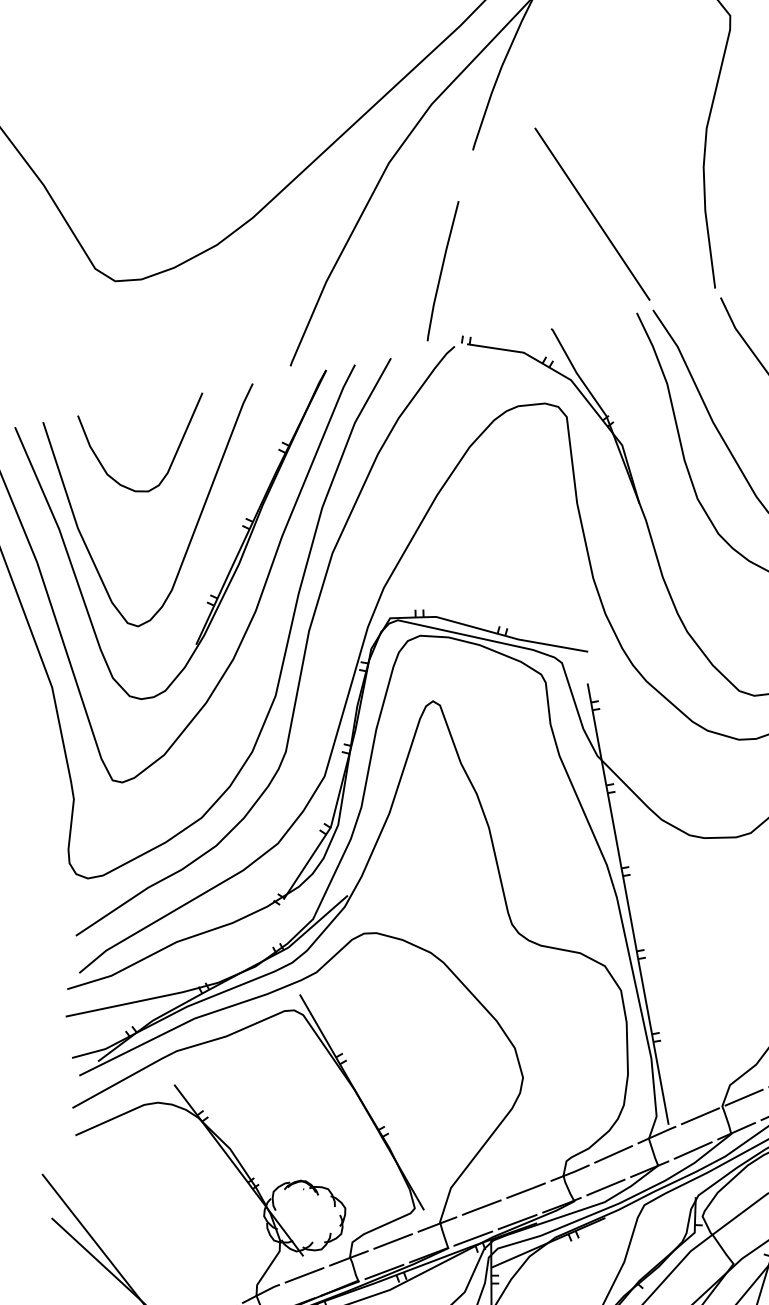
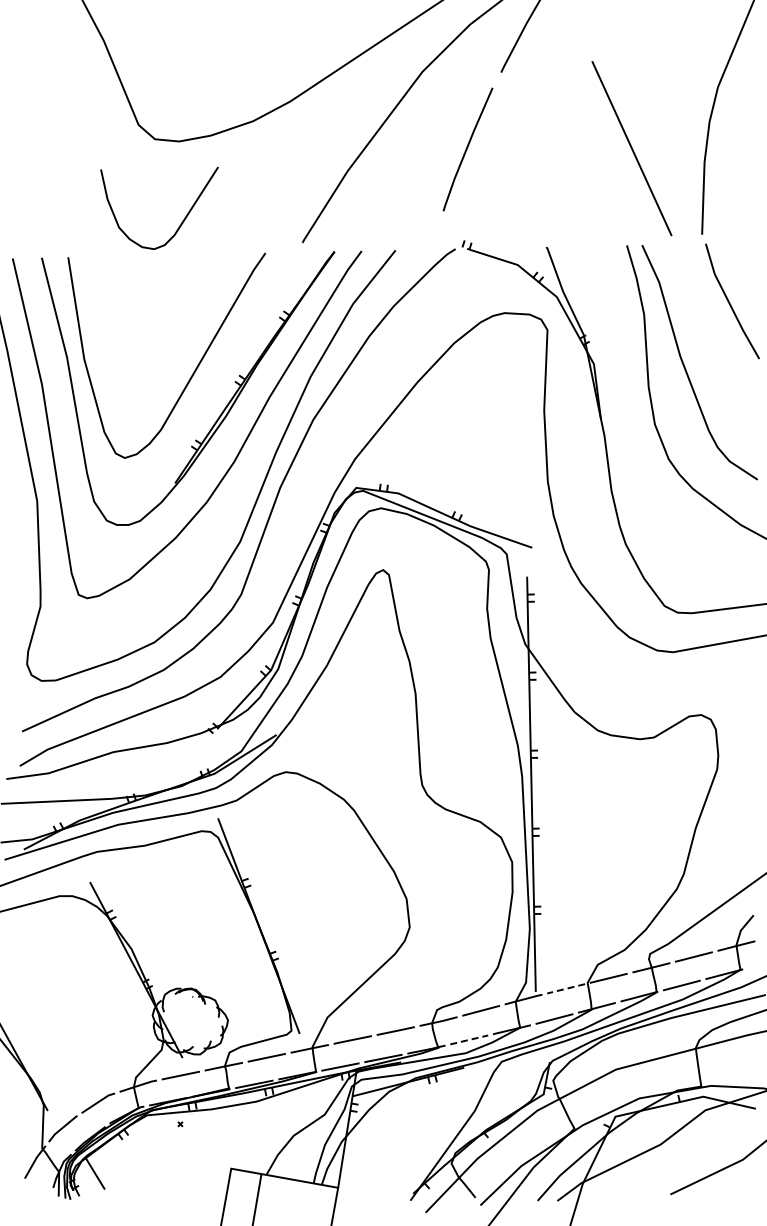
line: (591, 214) -> (631, 148), moved
line: (442, 271) -> (467, 149), moved
curve: (173, 455) -> (182, 220), moved
line: (699, 1116) -> (565, 988), solid -> dashed
line: (606, 1186) -> (469, 1039), solid -> dashed

